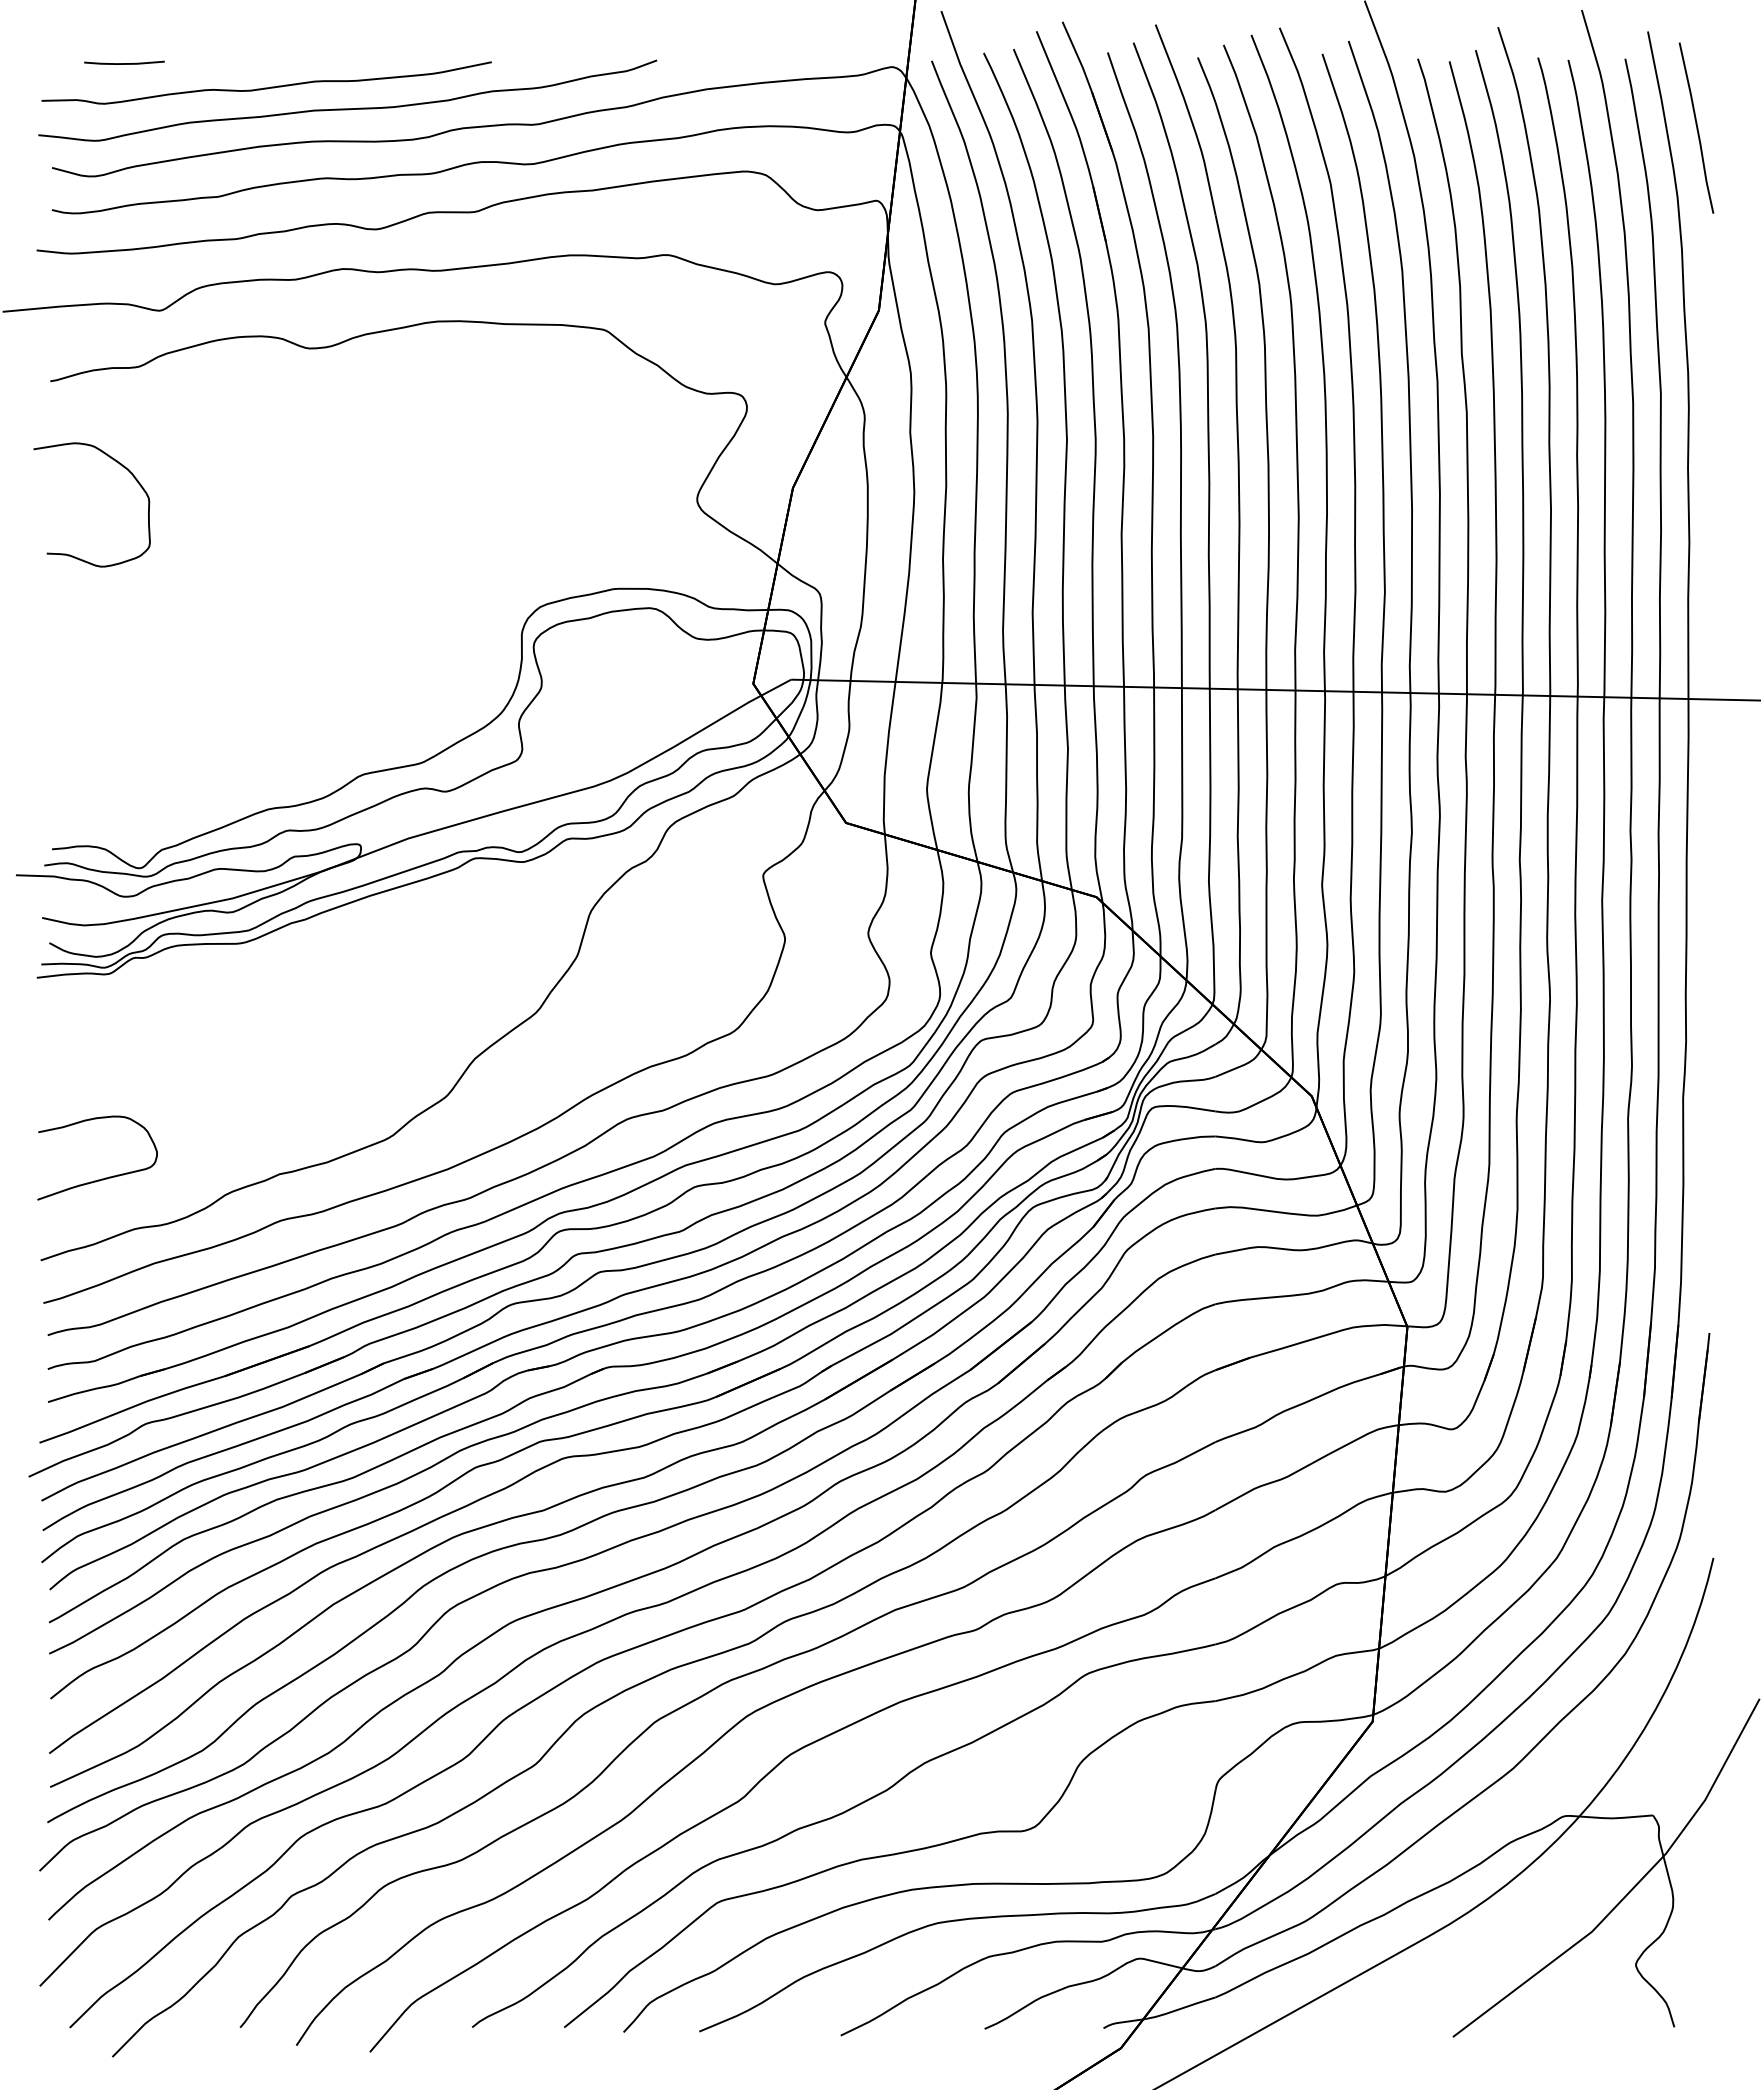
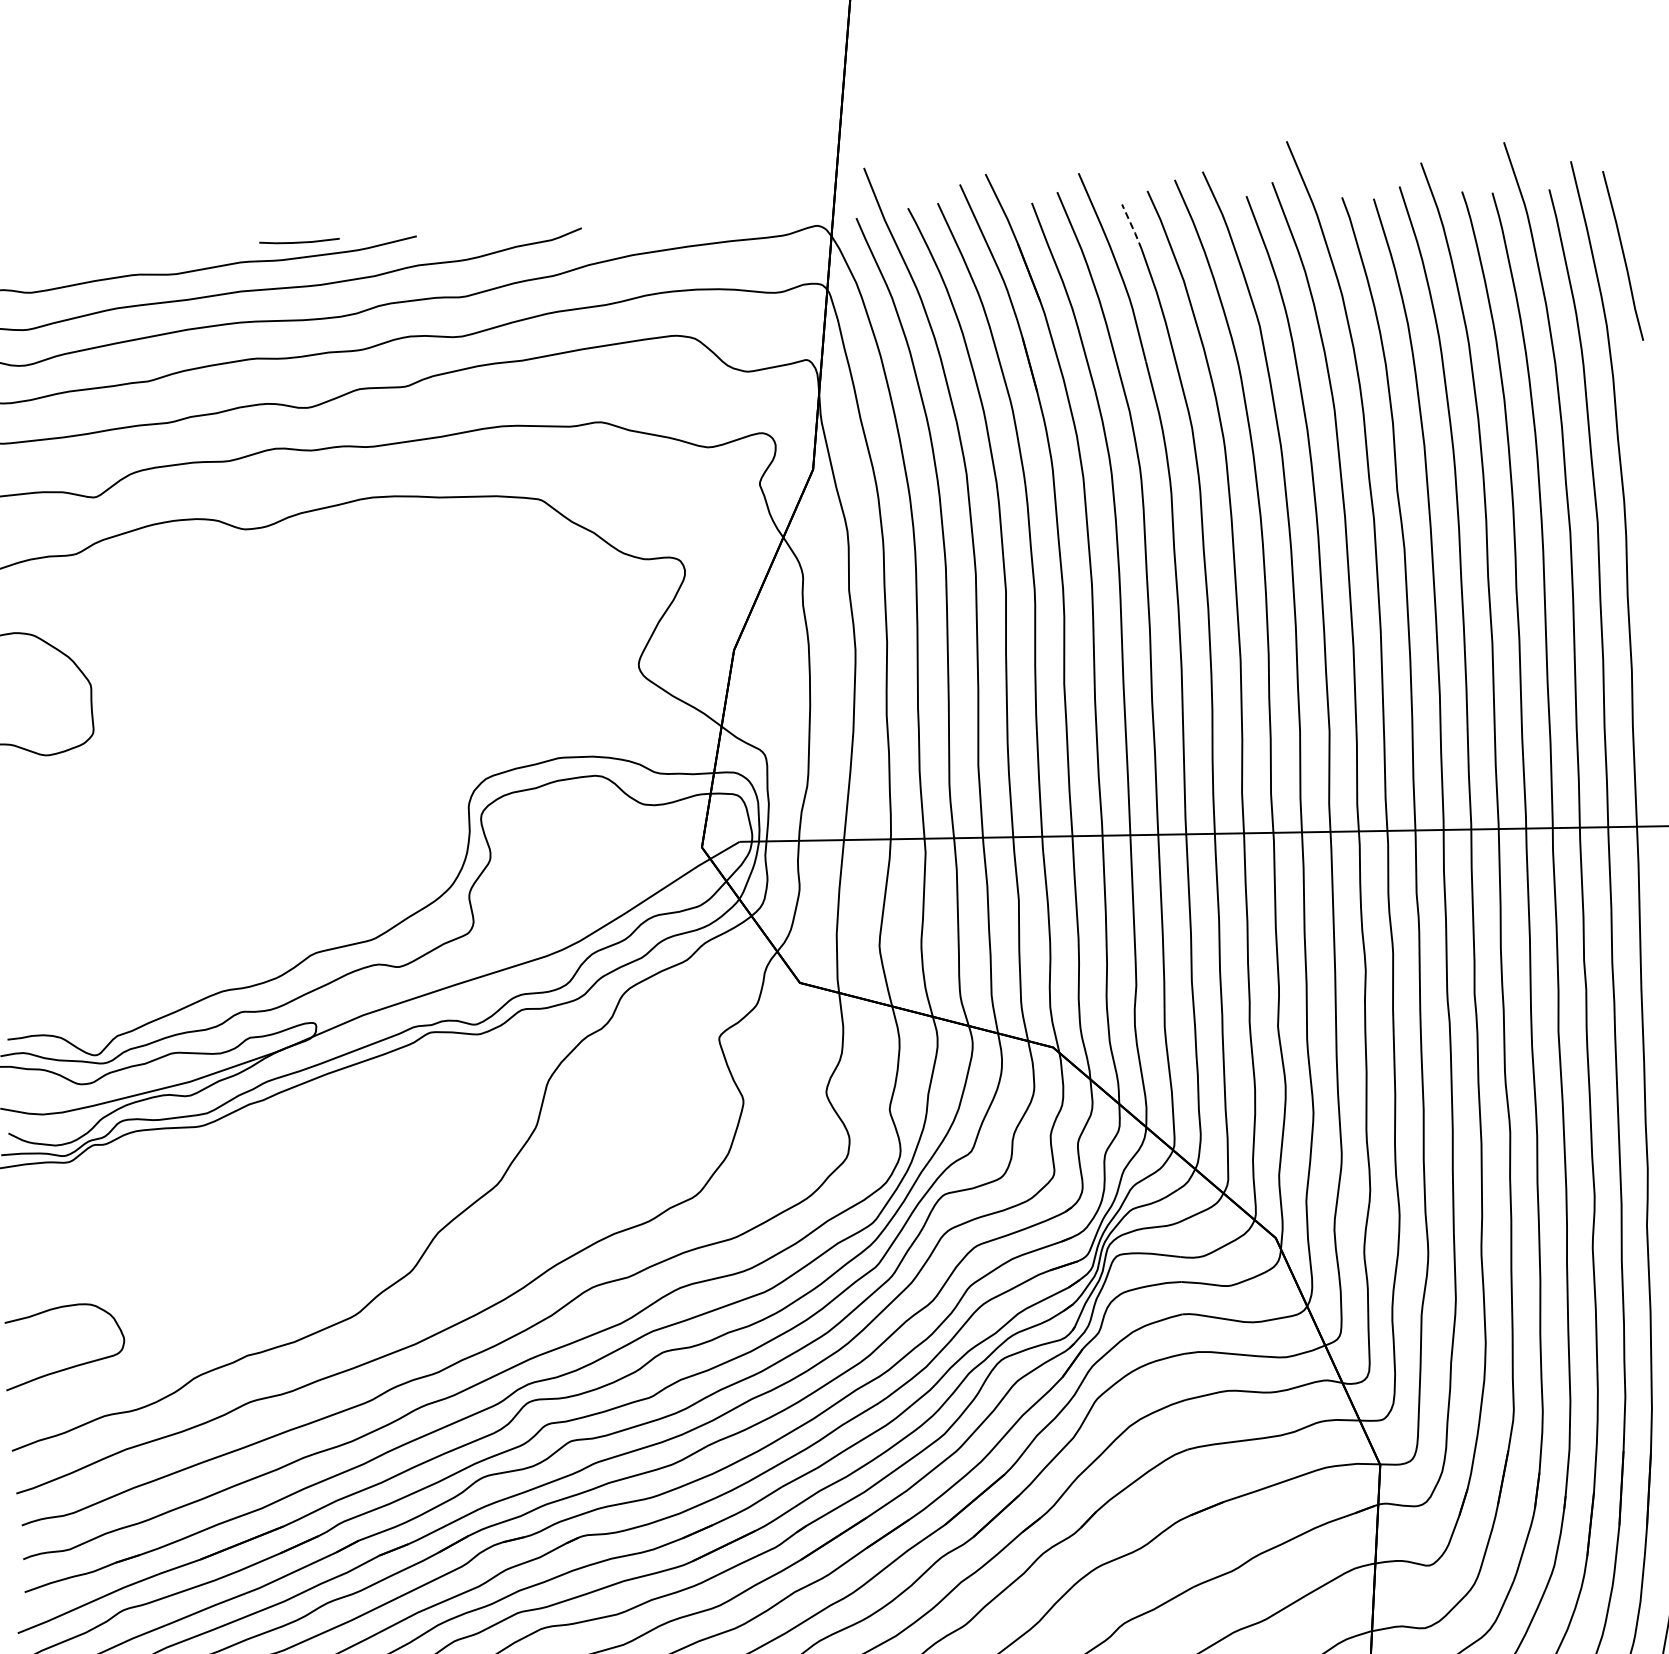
line: (124, 63) -> (299, 242), moved
line: (1207, 80) -> (1132, 227), solid -> dashed

